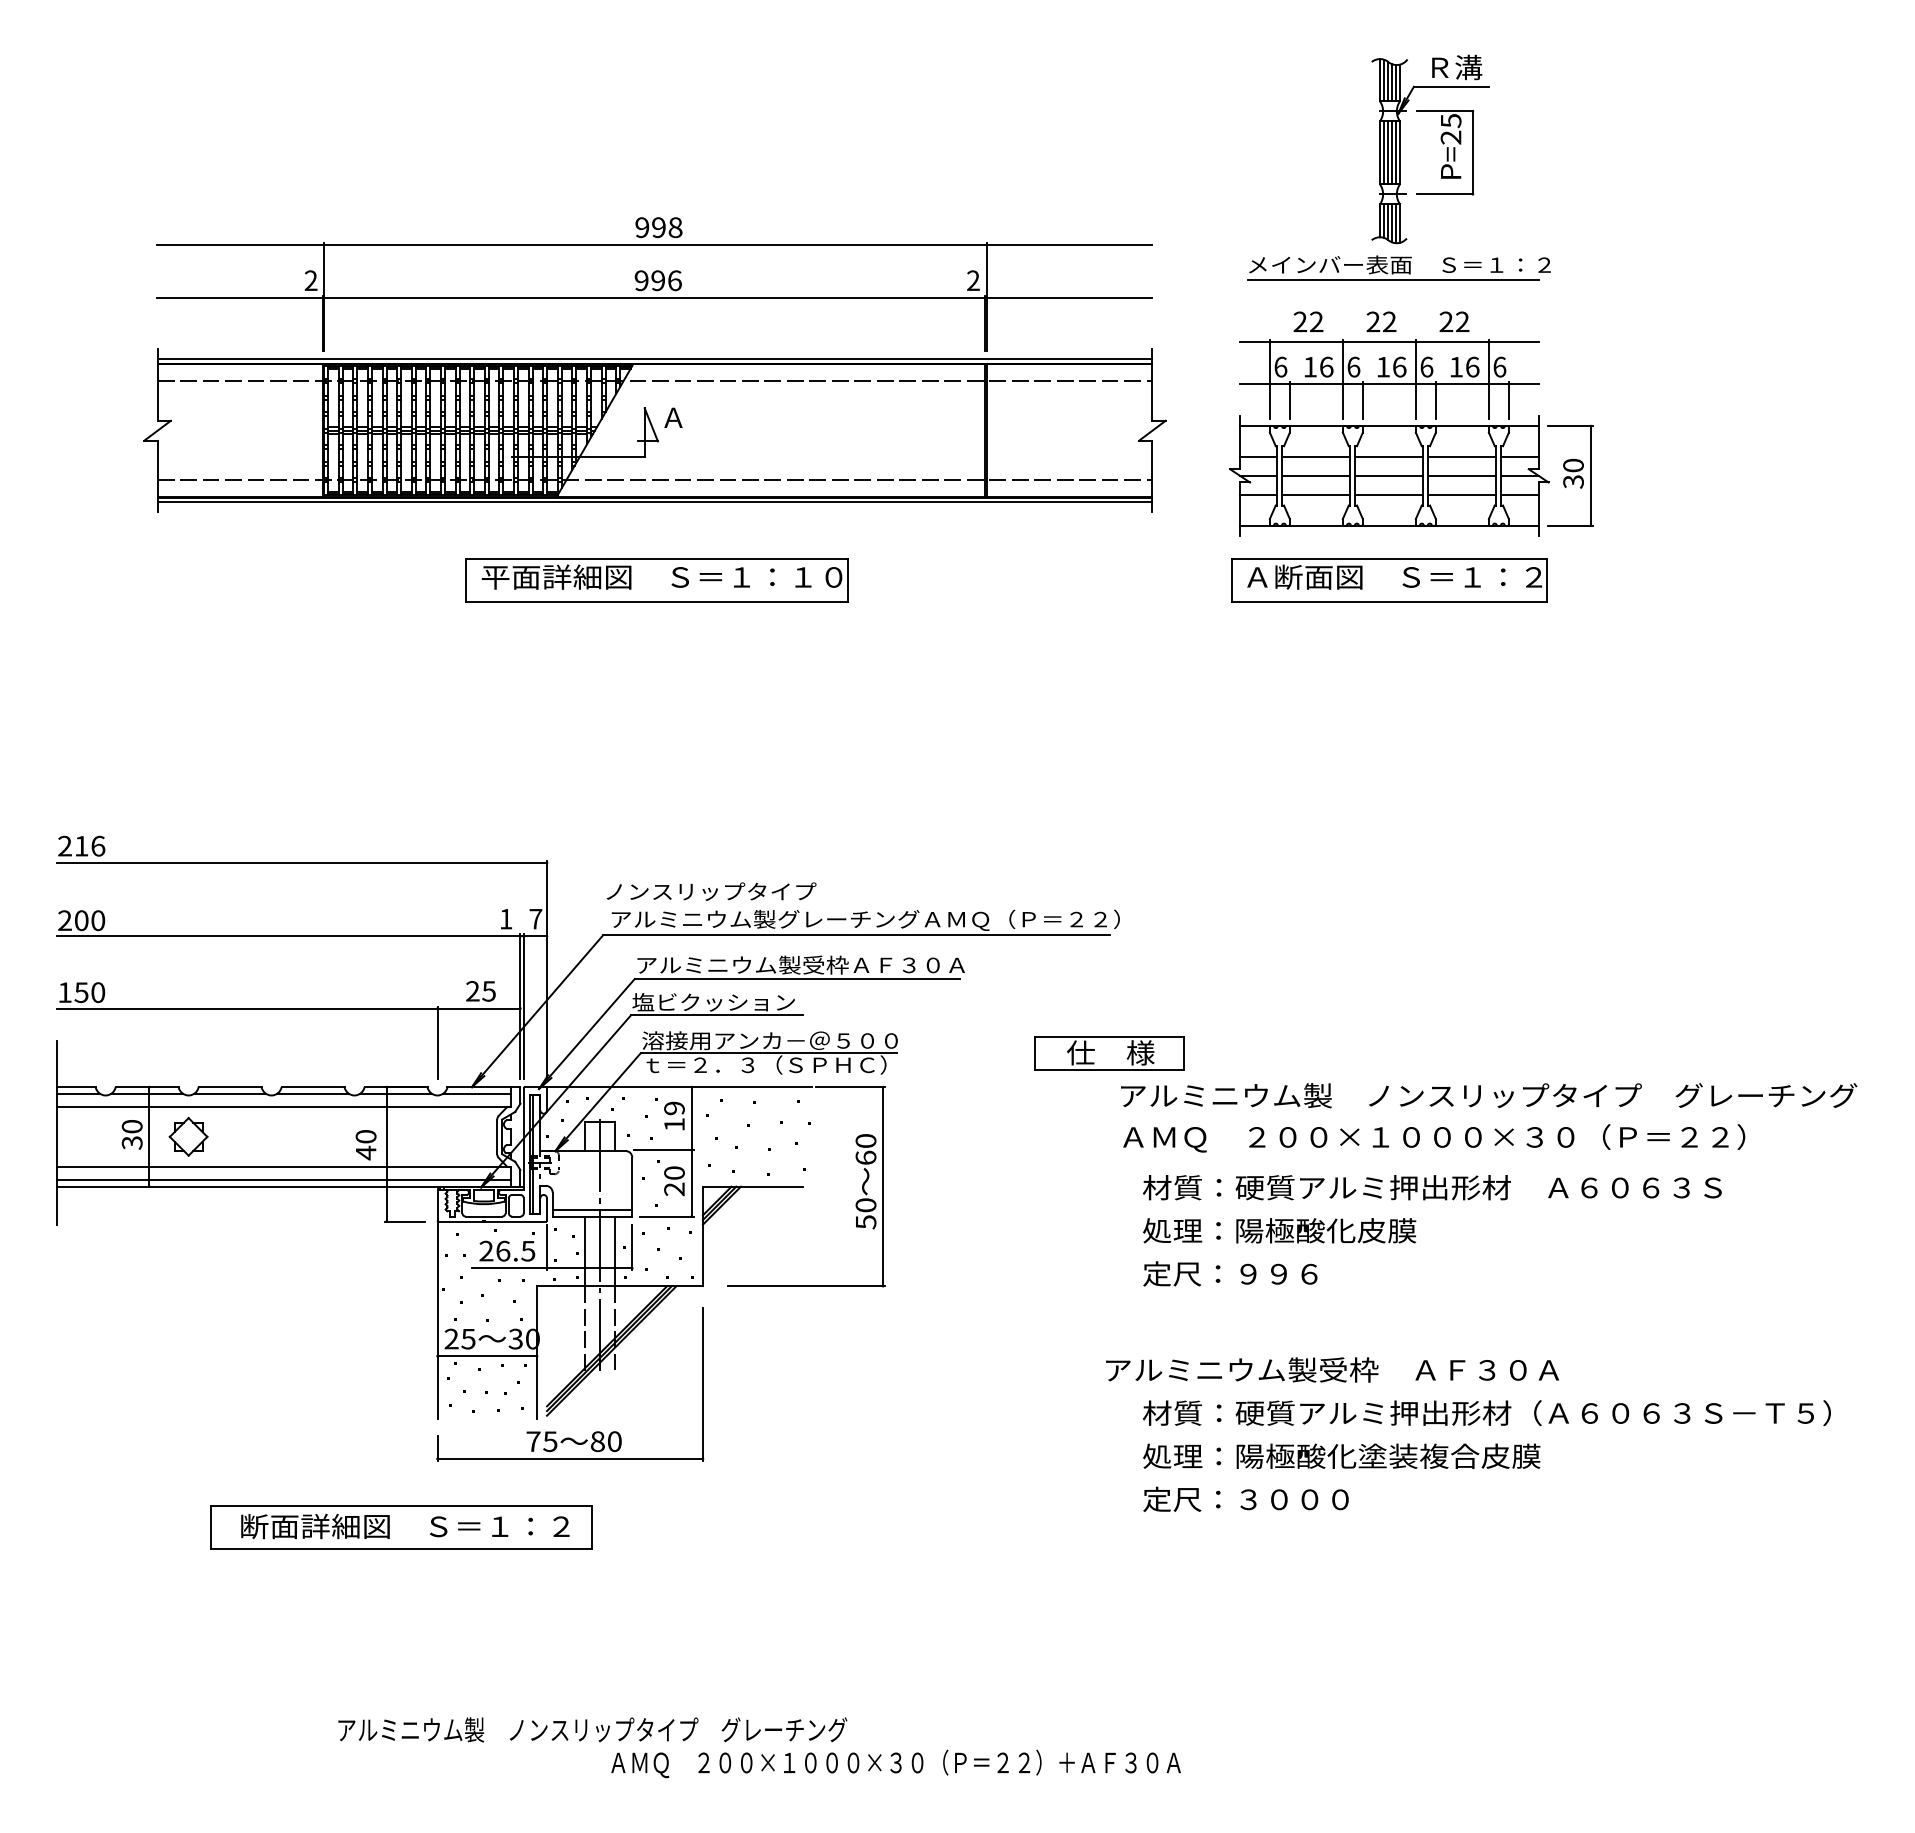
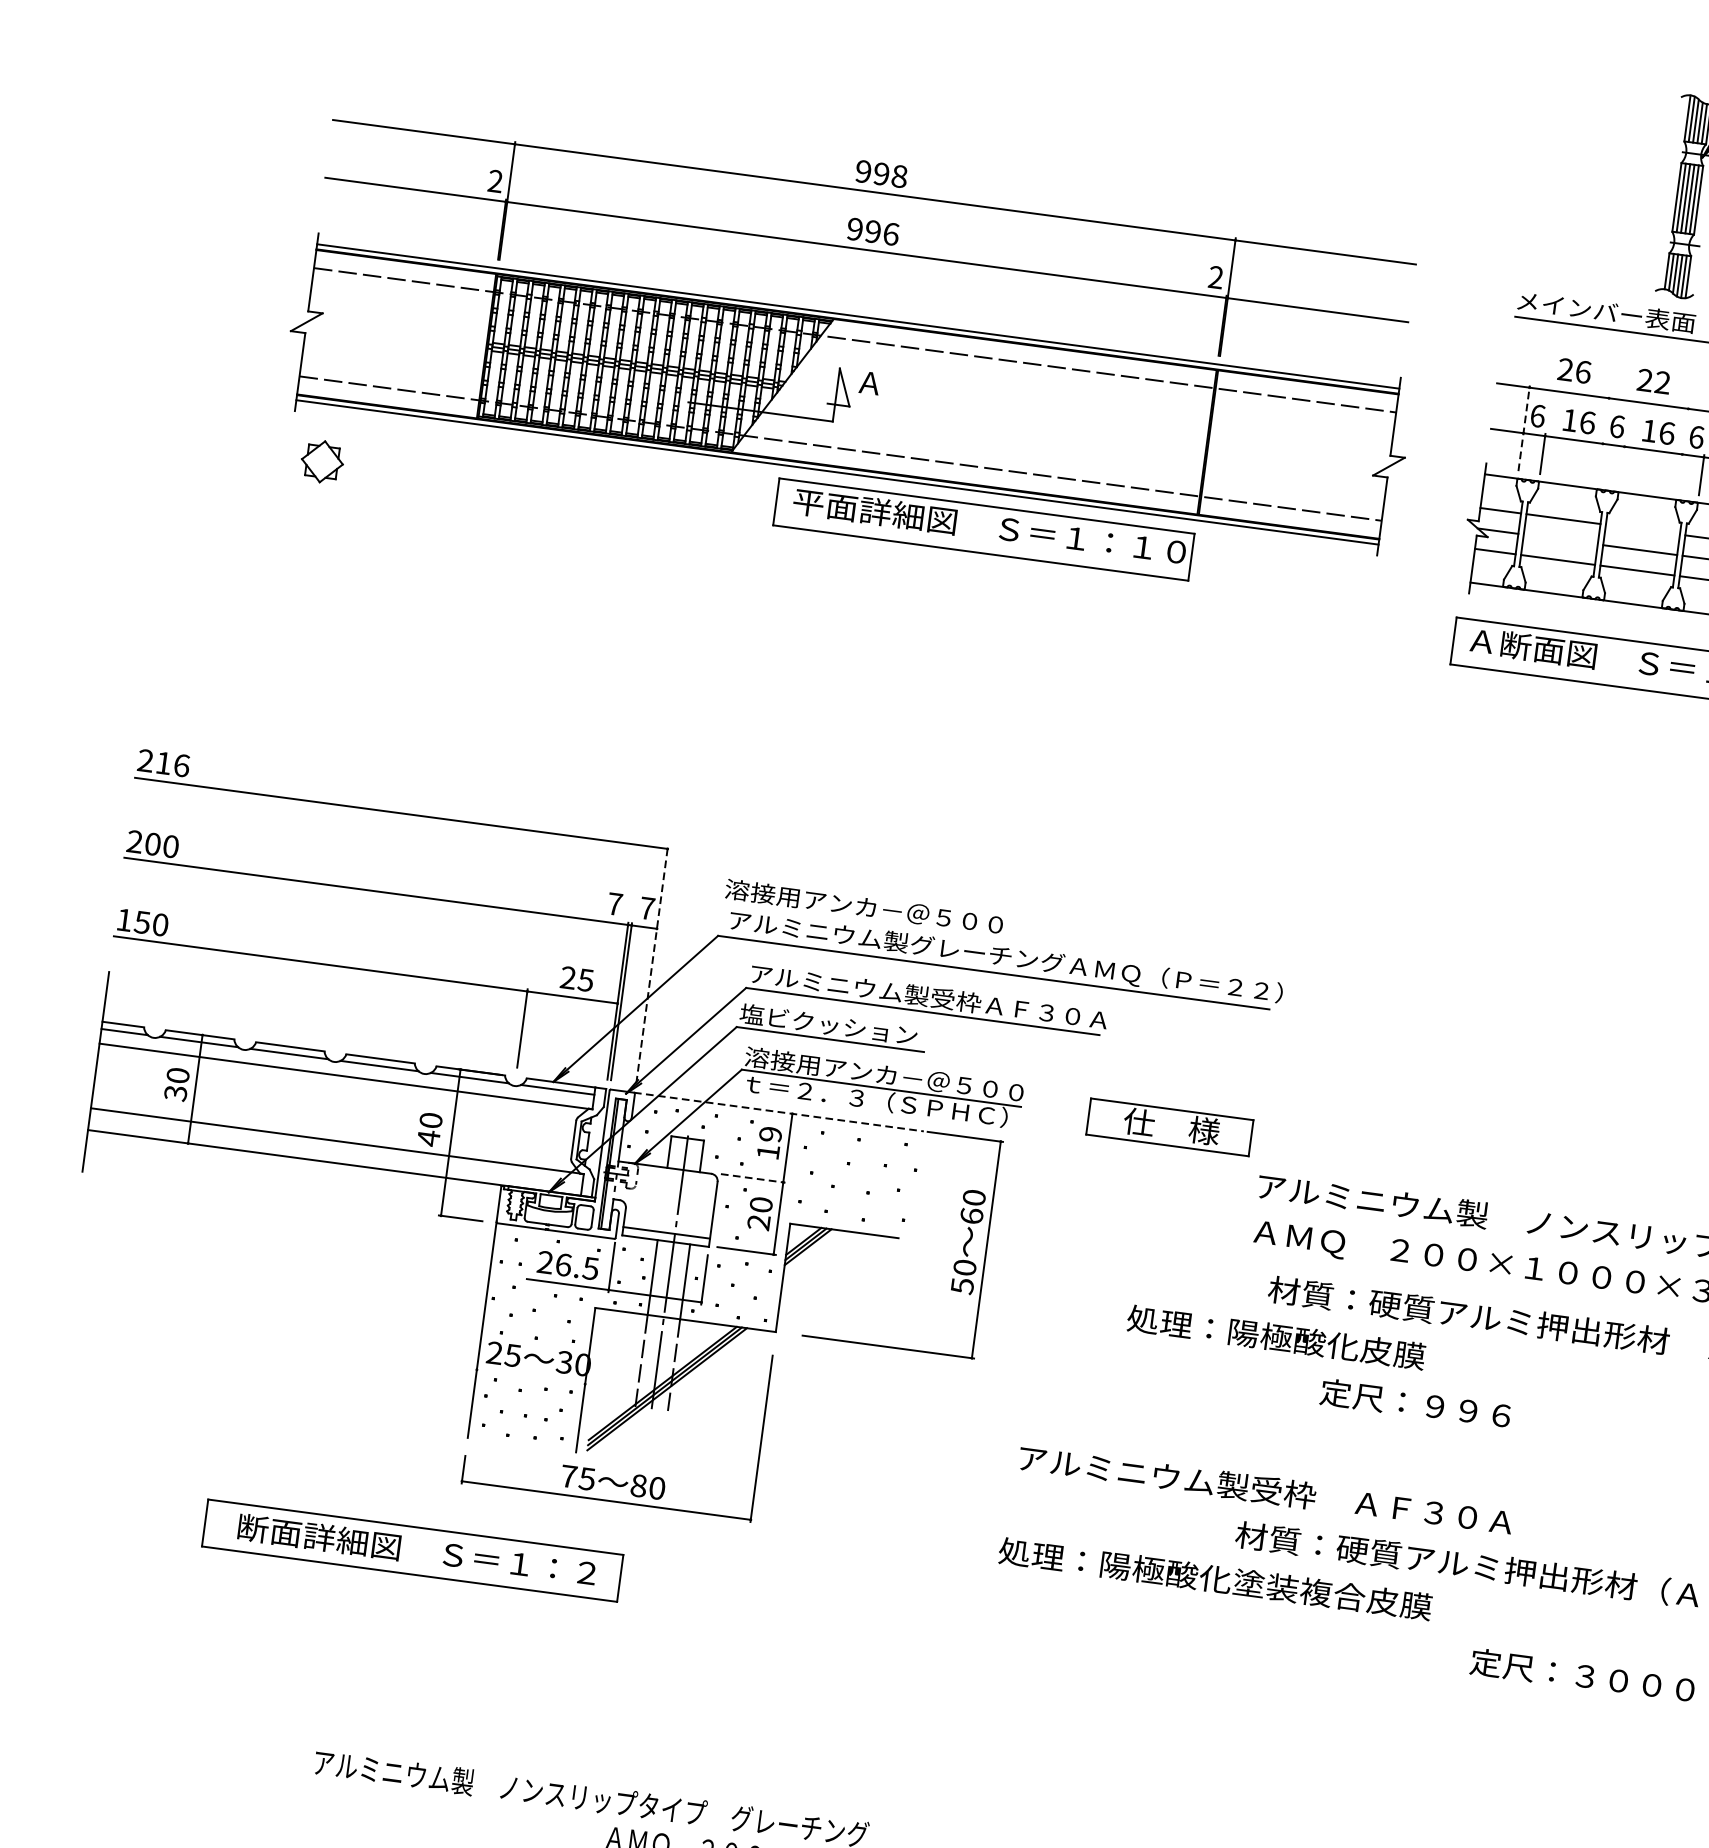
text: (1316, 321) -> (1583, 371), 22 -> 26
line: (1269, 379) -> (1523, 427), solid -> dashed
line: (1342, 379) -> (1603, 438), removed
line: (1415, 379) -> (1682, 449), removed
line: (1362, 400) -> (1621, 464), removed
line: (1389, 457) -> (1642, 530), removed
line: (1316, 475) -> (1560, 539), removed
part: (656, 580) -> (983, 529), moved
text: (731, 891) -> (864, 906), ノンスリップタイプ -> 溶接用アンカ－＠５００
text: (506, 919) -> (615, 904), 1 -> 7
line: (547, 969) -> (652, 964), solid -> dashed
part: (1109, 1053) -> (1170, 1127), moved
line: (679, 1087) -> (779, 1112), solid -> dashed
part: (188, 1136) -> (322, 461), moved
line: (664, 1150) -> (753, 1178), solid -> dashed
line: (283, 1180) -> (334, 1156), removed
text: (1279, 1230) -> (1276, 1337), moved
text: (1230, 1273) -> (1415, 1403), moved
line: (487, 1356) -> (531, 1377), removed
text: (1332, 1369) -> (1265, 1489), moved
text: (1341, 1455) -> (1215, 1578), moved
text: (1245, 1498) -> (1582, 1674), moved

